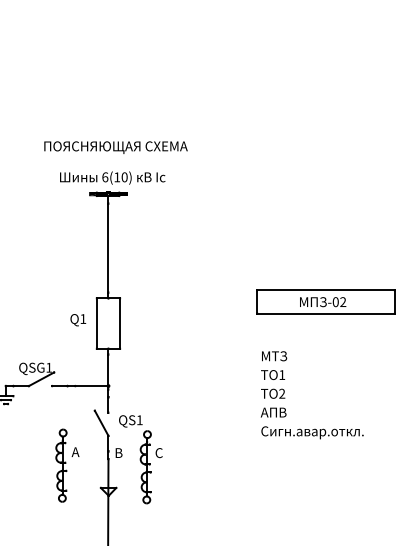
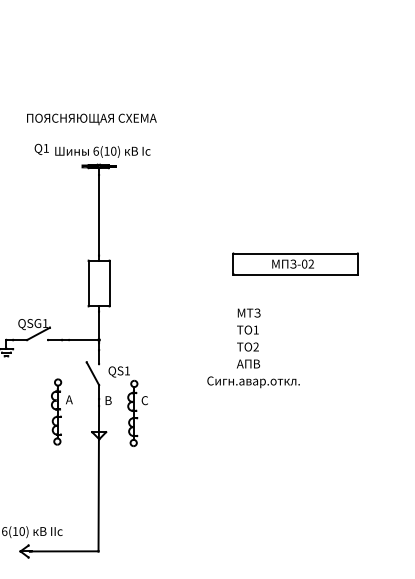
text: (115, 147) -> (91, 119), moved
text: (77, 319) -> (41, 148), moved
text: (312, 433) -> (253, 382), moved

